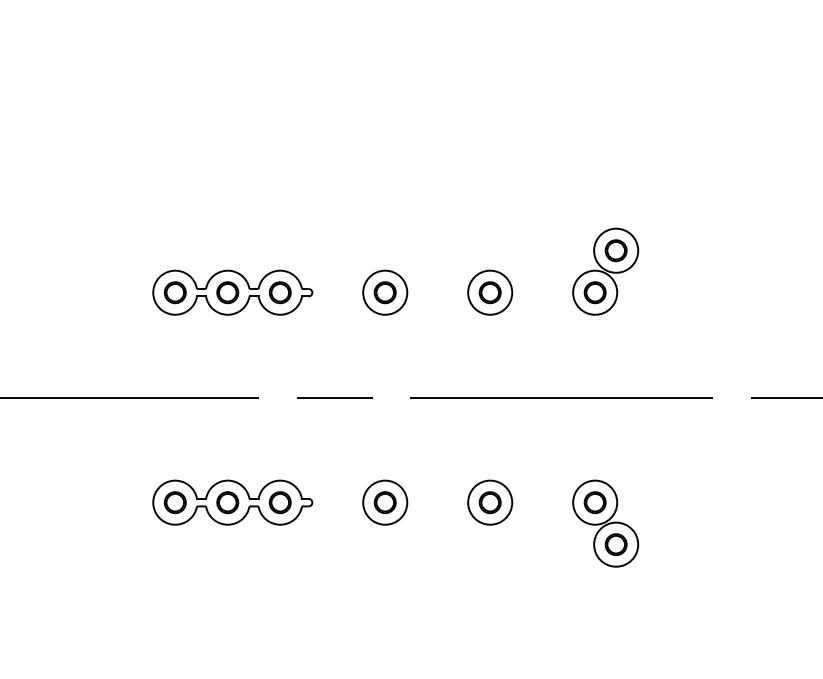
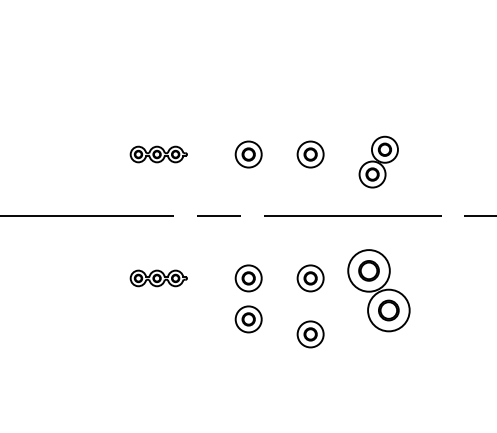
part: (605, 270) -> (378, 161), moved
part: (232, 292) -> (158, 154), size x0.6
part: (232, 502) -> (158, 278), size x0.6
part: (605, 523) -> (378, 290), size x1.6
part: (384, 572) -> (248, 319), added
part: (489, 597) -> (310, 334), added

